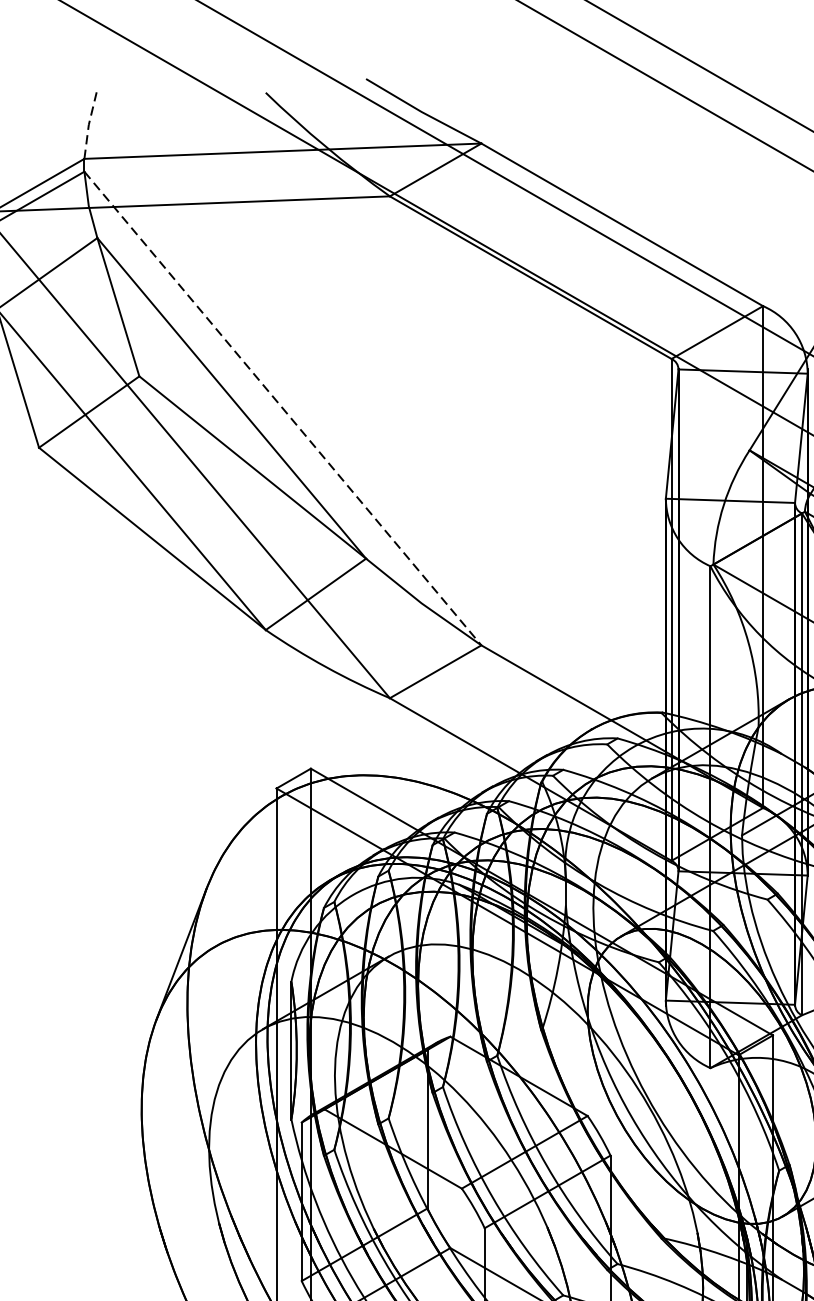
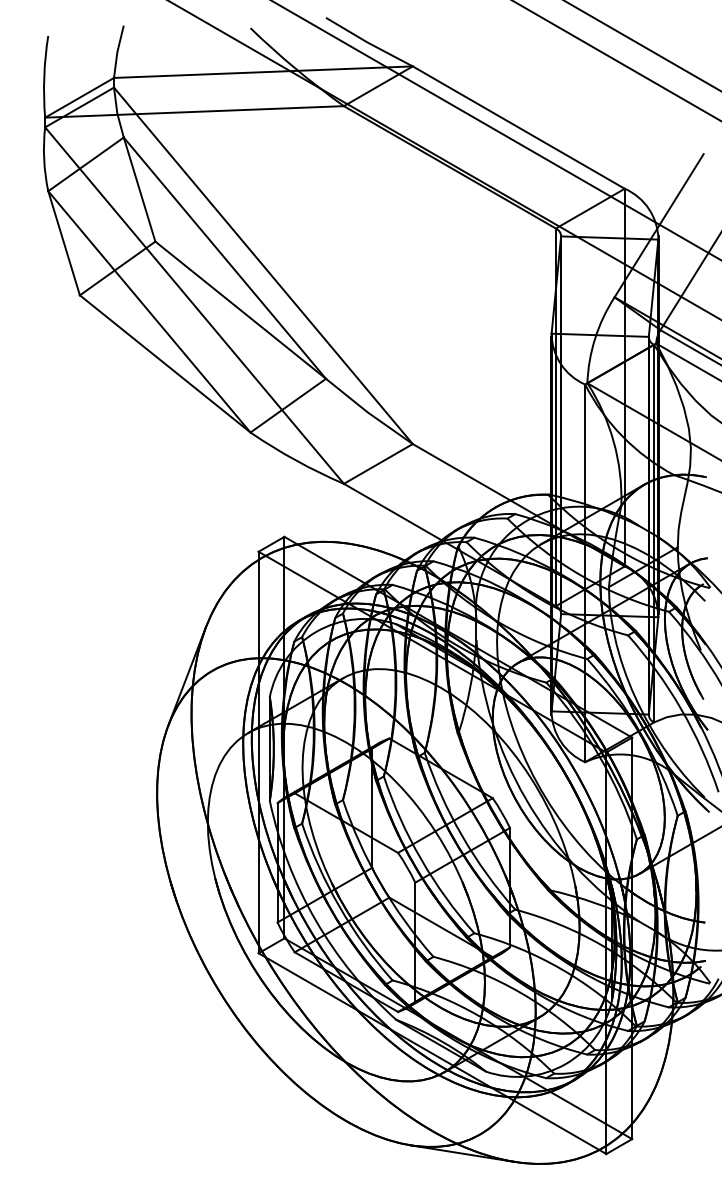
line: (89, 123) -> (117, 51), dashed -> solid
line: (283, 408) -> (263, 265), dashed -> solid

